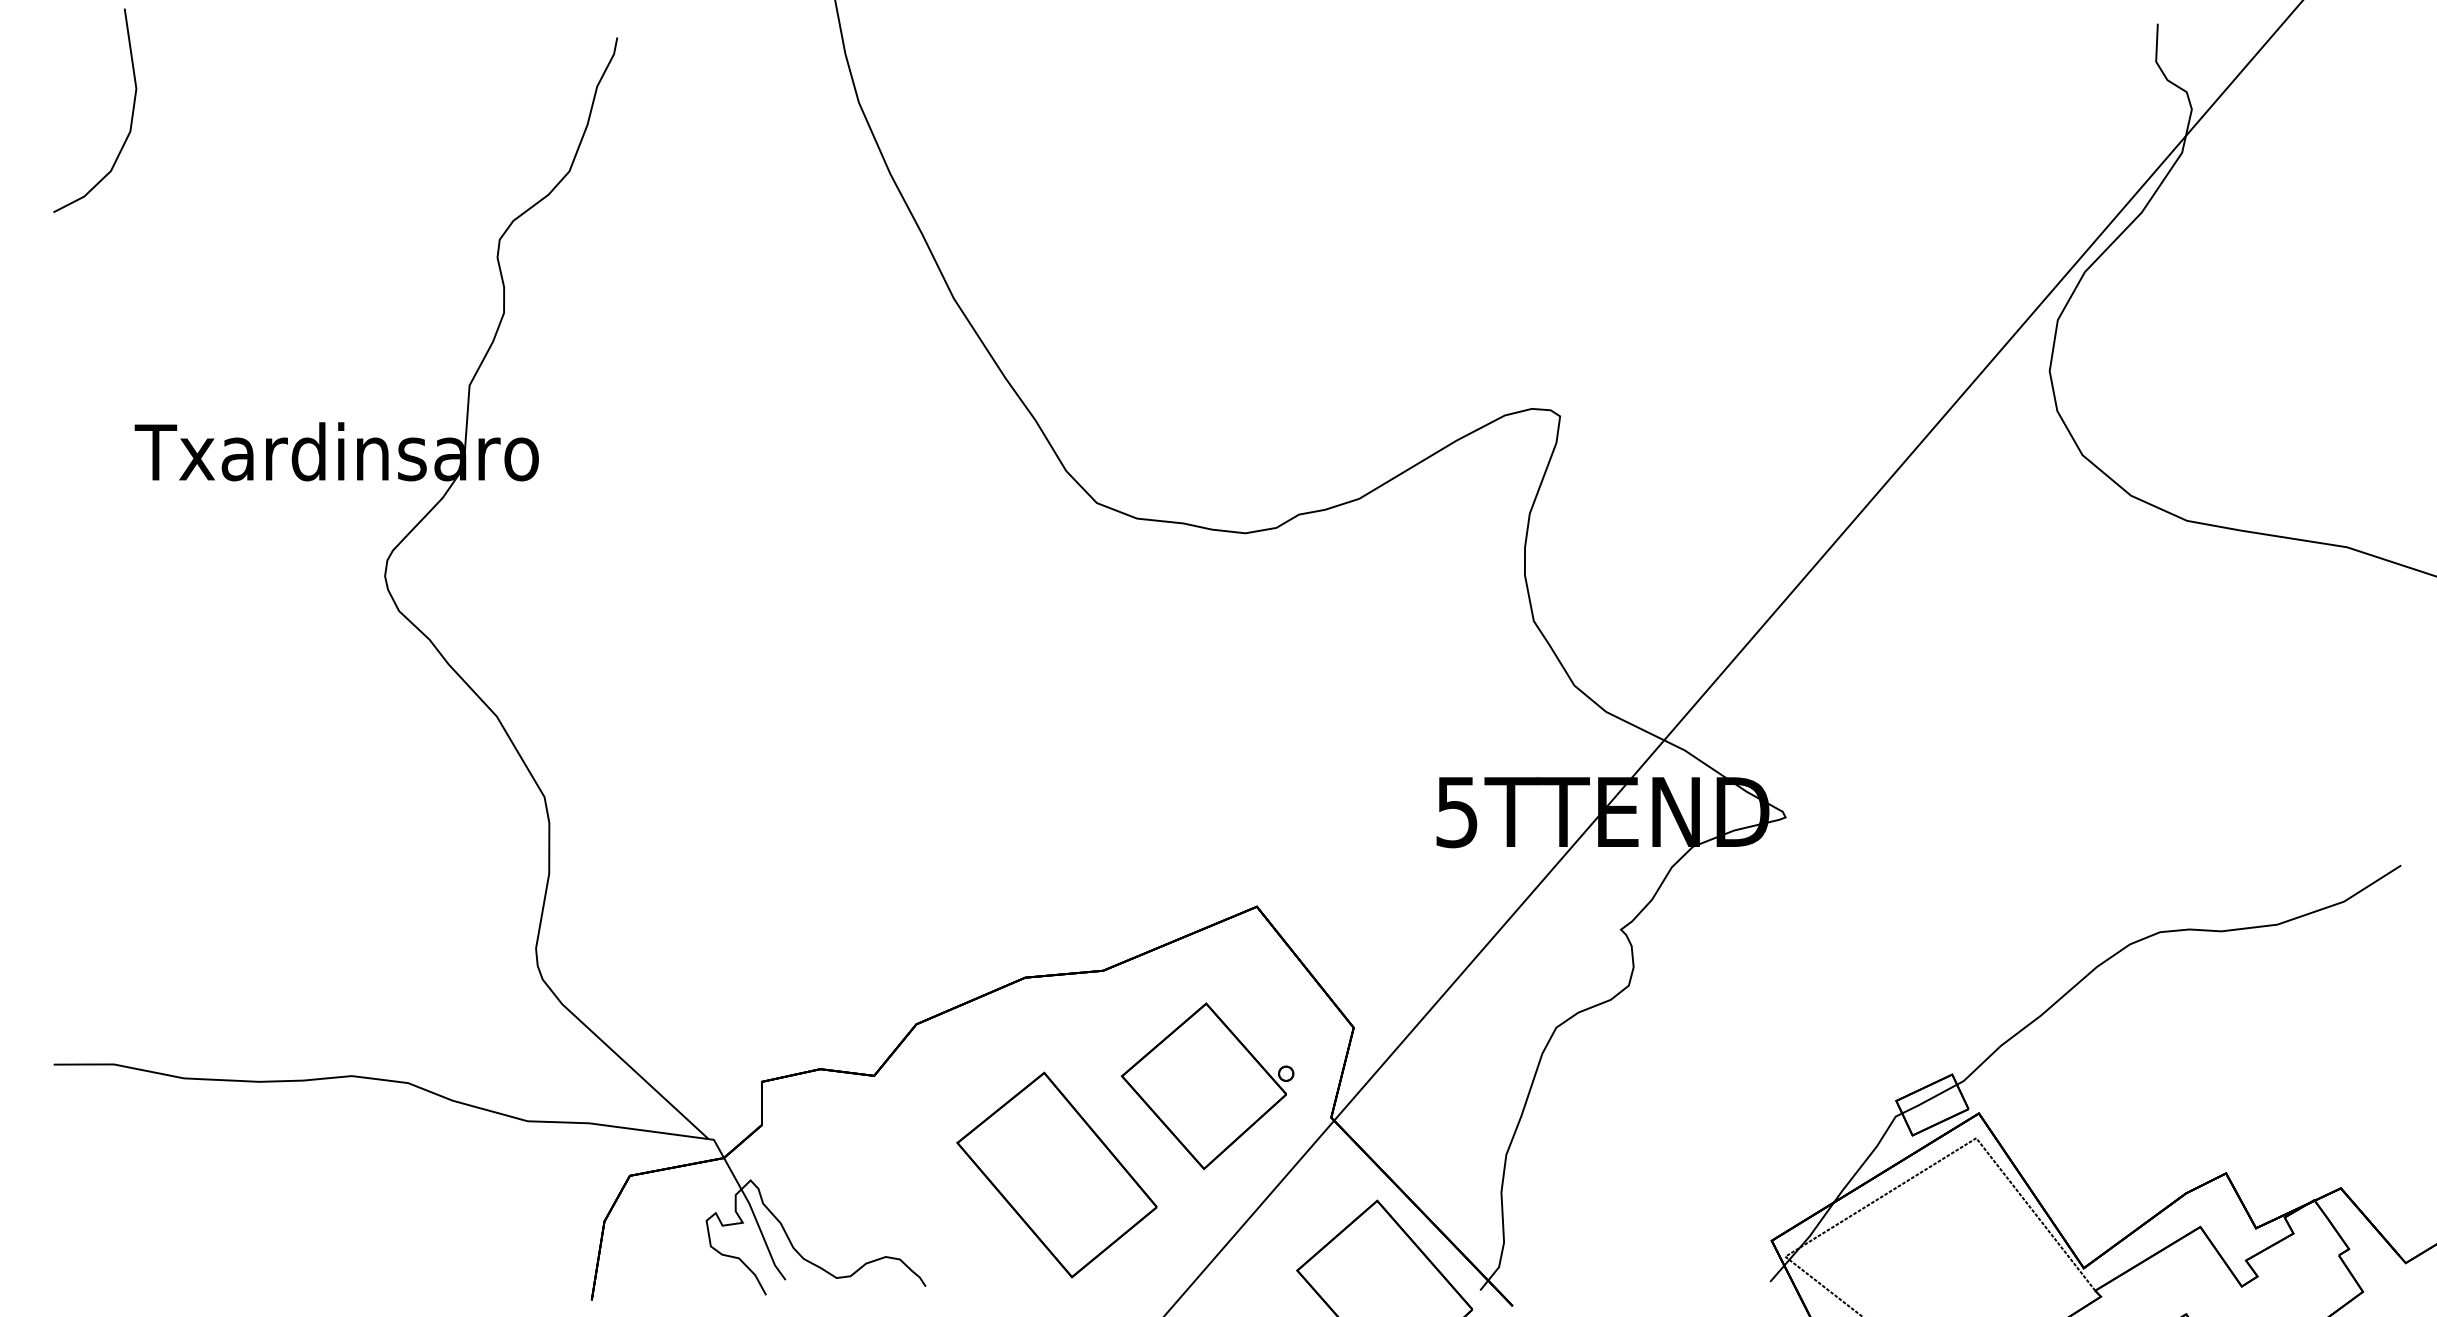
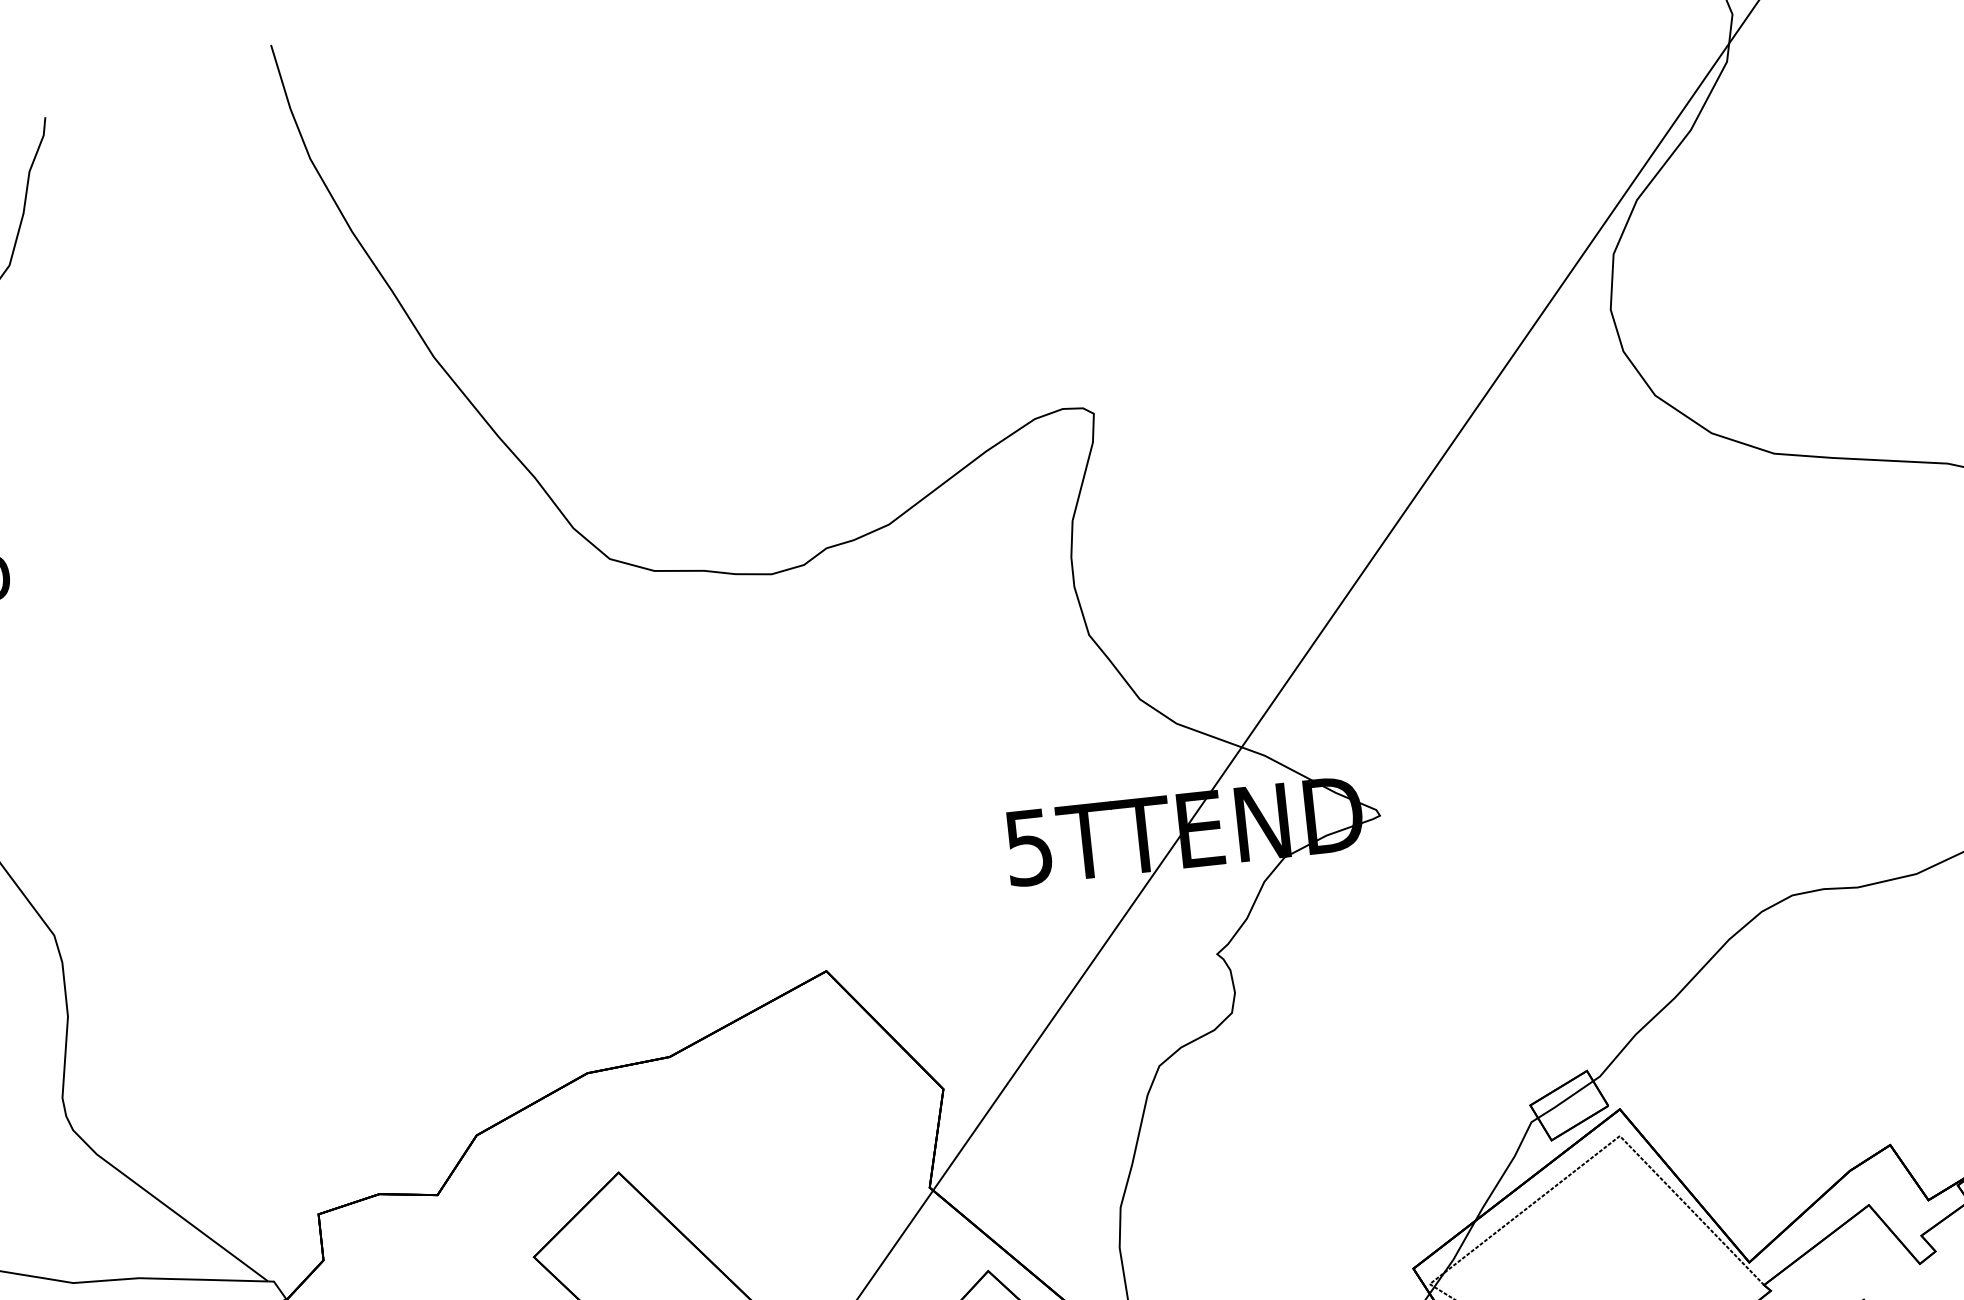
part: (1207, 1085) -> (794, 1167), removed

